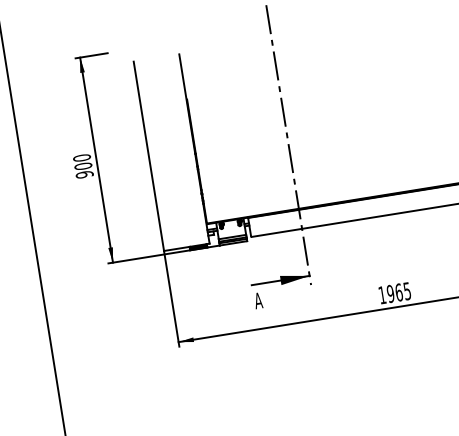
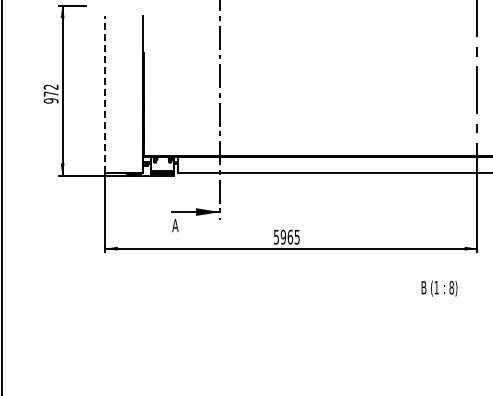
line: (148, 156) -> (105, 94), solid -> dashed
text: (81, 162) -> (50, 90), 900 -> 972
text: (382, 294) -> (276, 236), 1965 -> 5965

